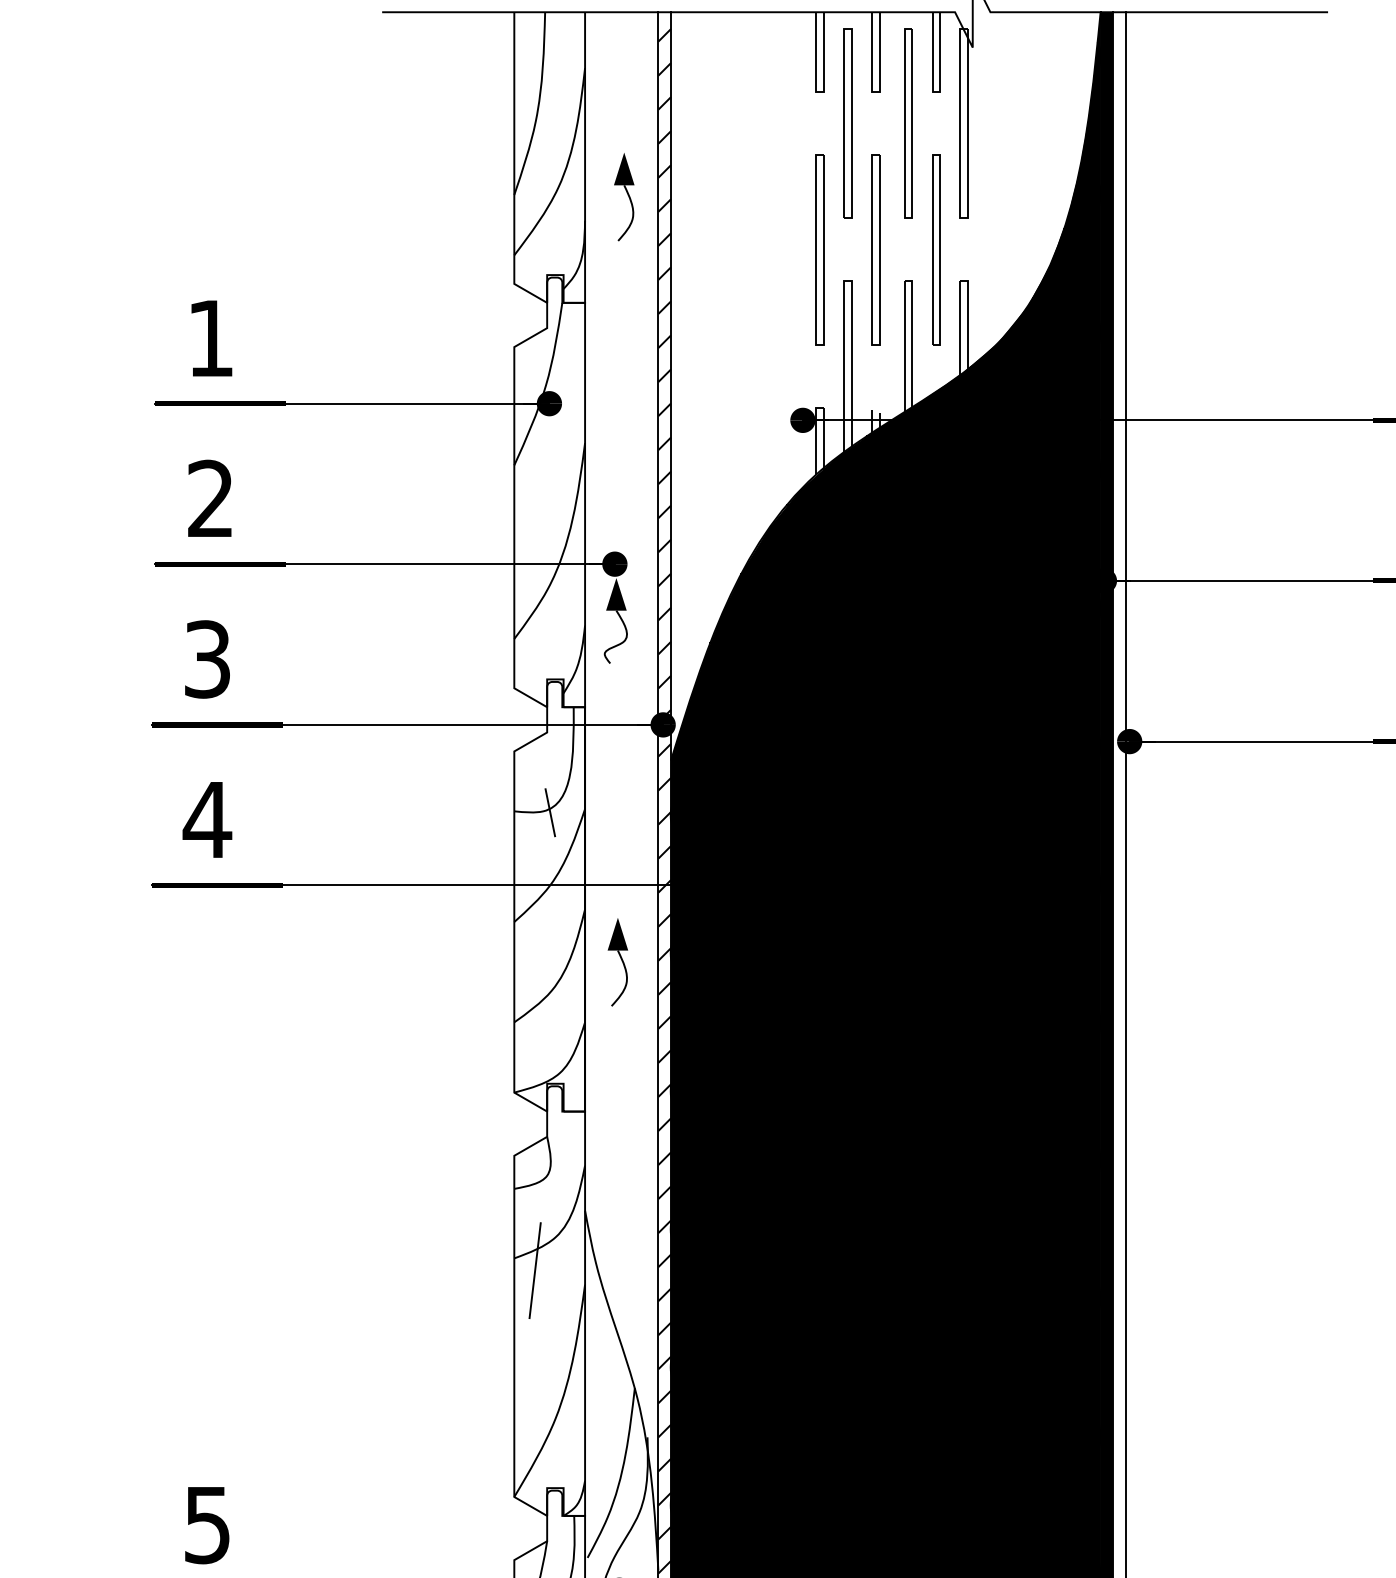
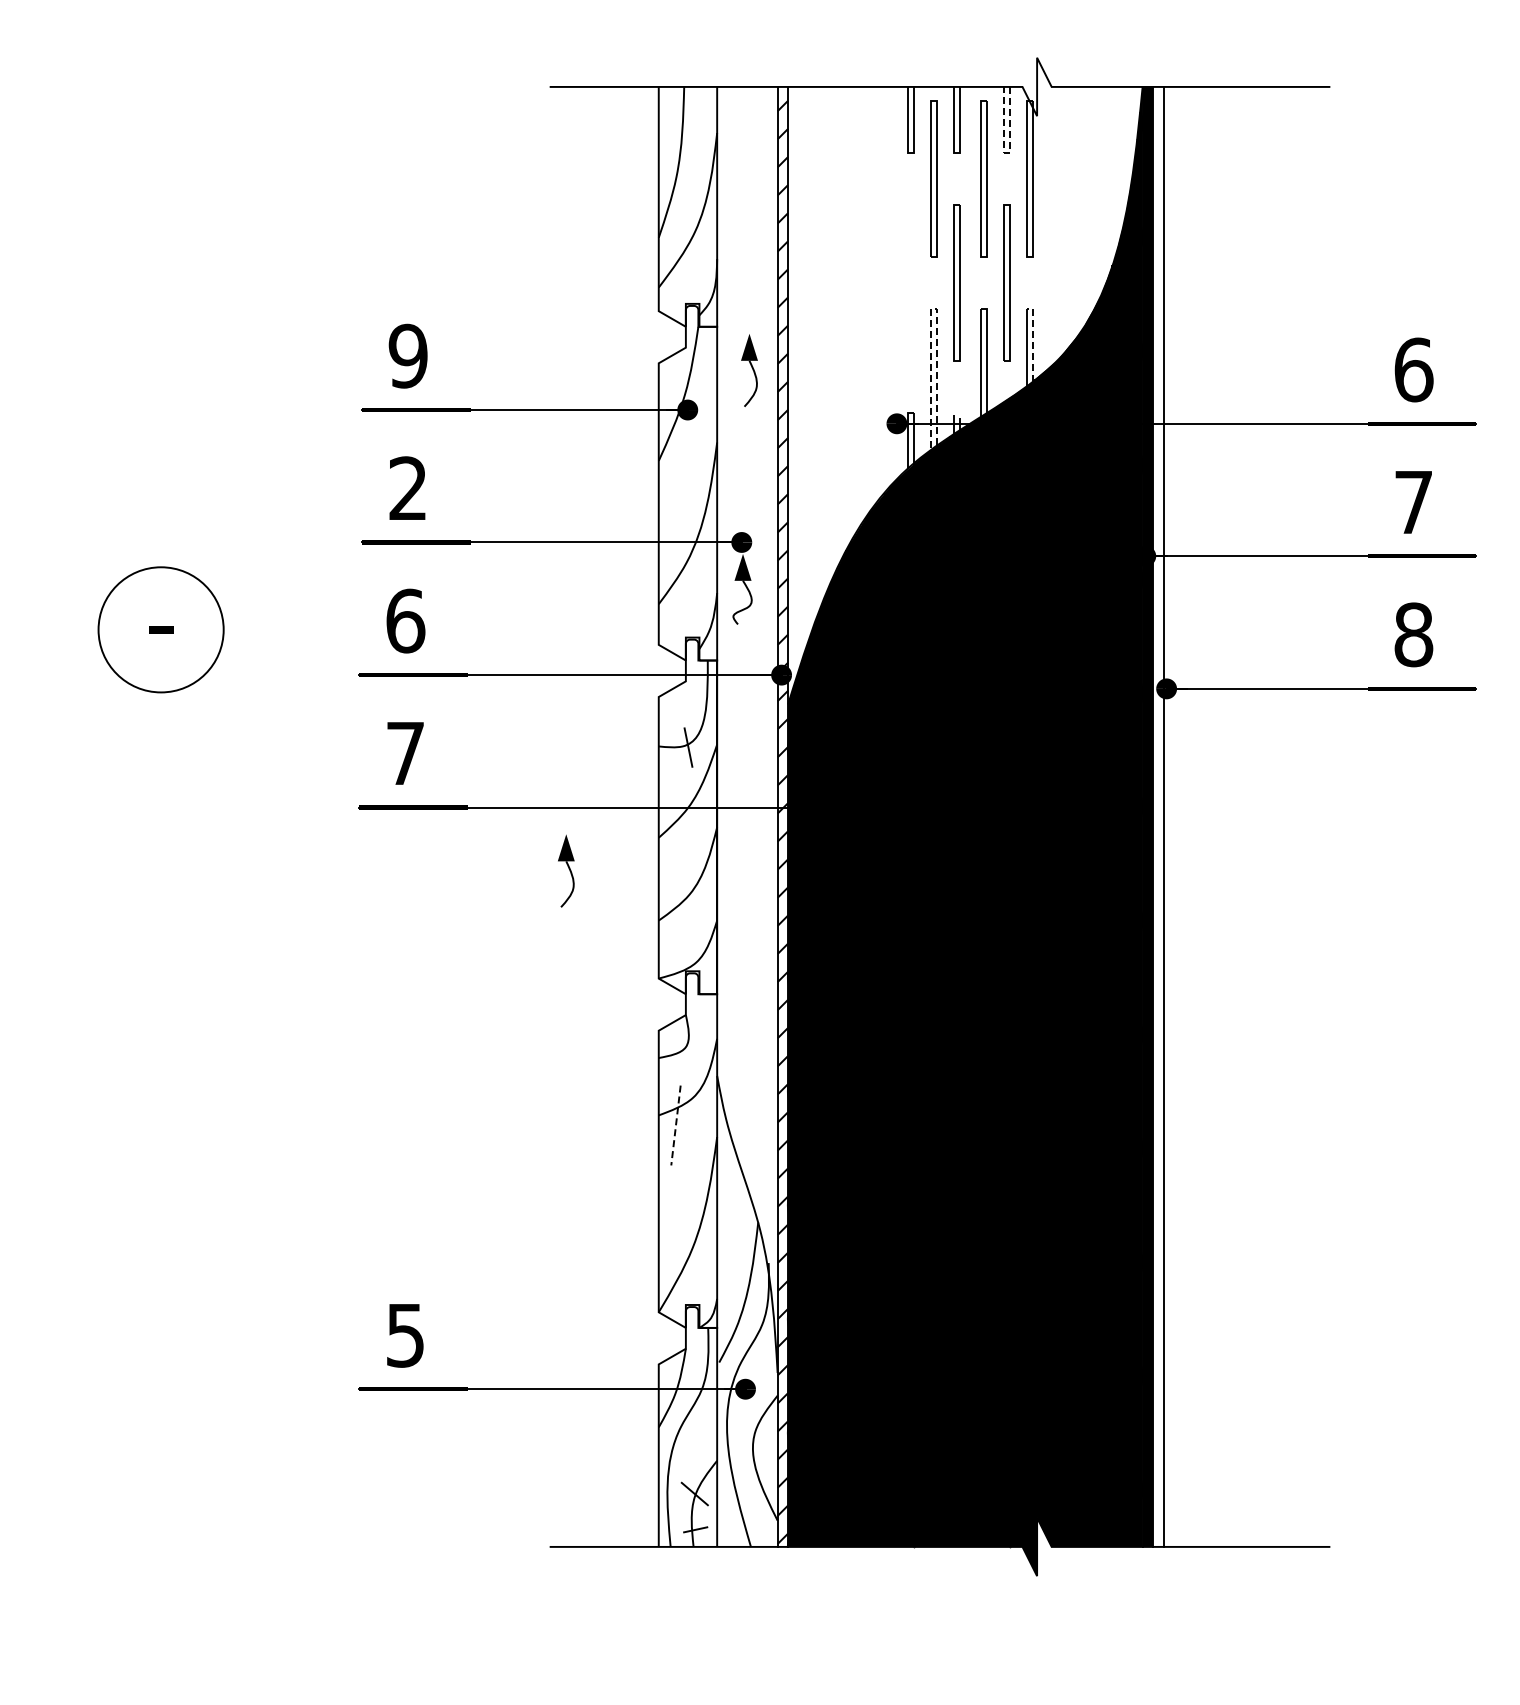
line: (935, 91) -> (1006, 152), solid -> dashed
part: (624, 197) -> (749, 370), moved
part: (819, 249) -> (910, 282), removed
line: (844, 281) -> (931, 309), solid -> dashed
line: (968, 319) -> (1033, 340), solid -> dashed
text: (209, 337) -> (407, 355), 1 -> 9
text: (207, 658) -> (405, 620), 3 -> 6
text: (207, 819) -> (405, 753), 4 -> 7
part: (618, 961) -> (566, 870), moved
line: (534, 1271) -> (675, 1126), solid -> dashed

